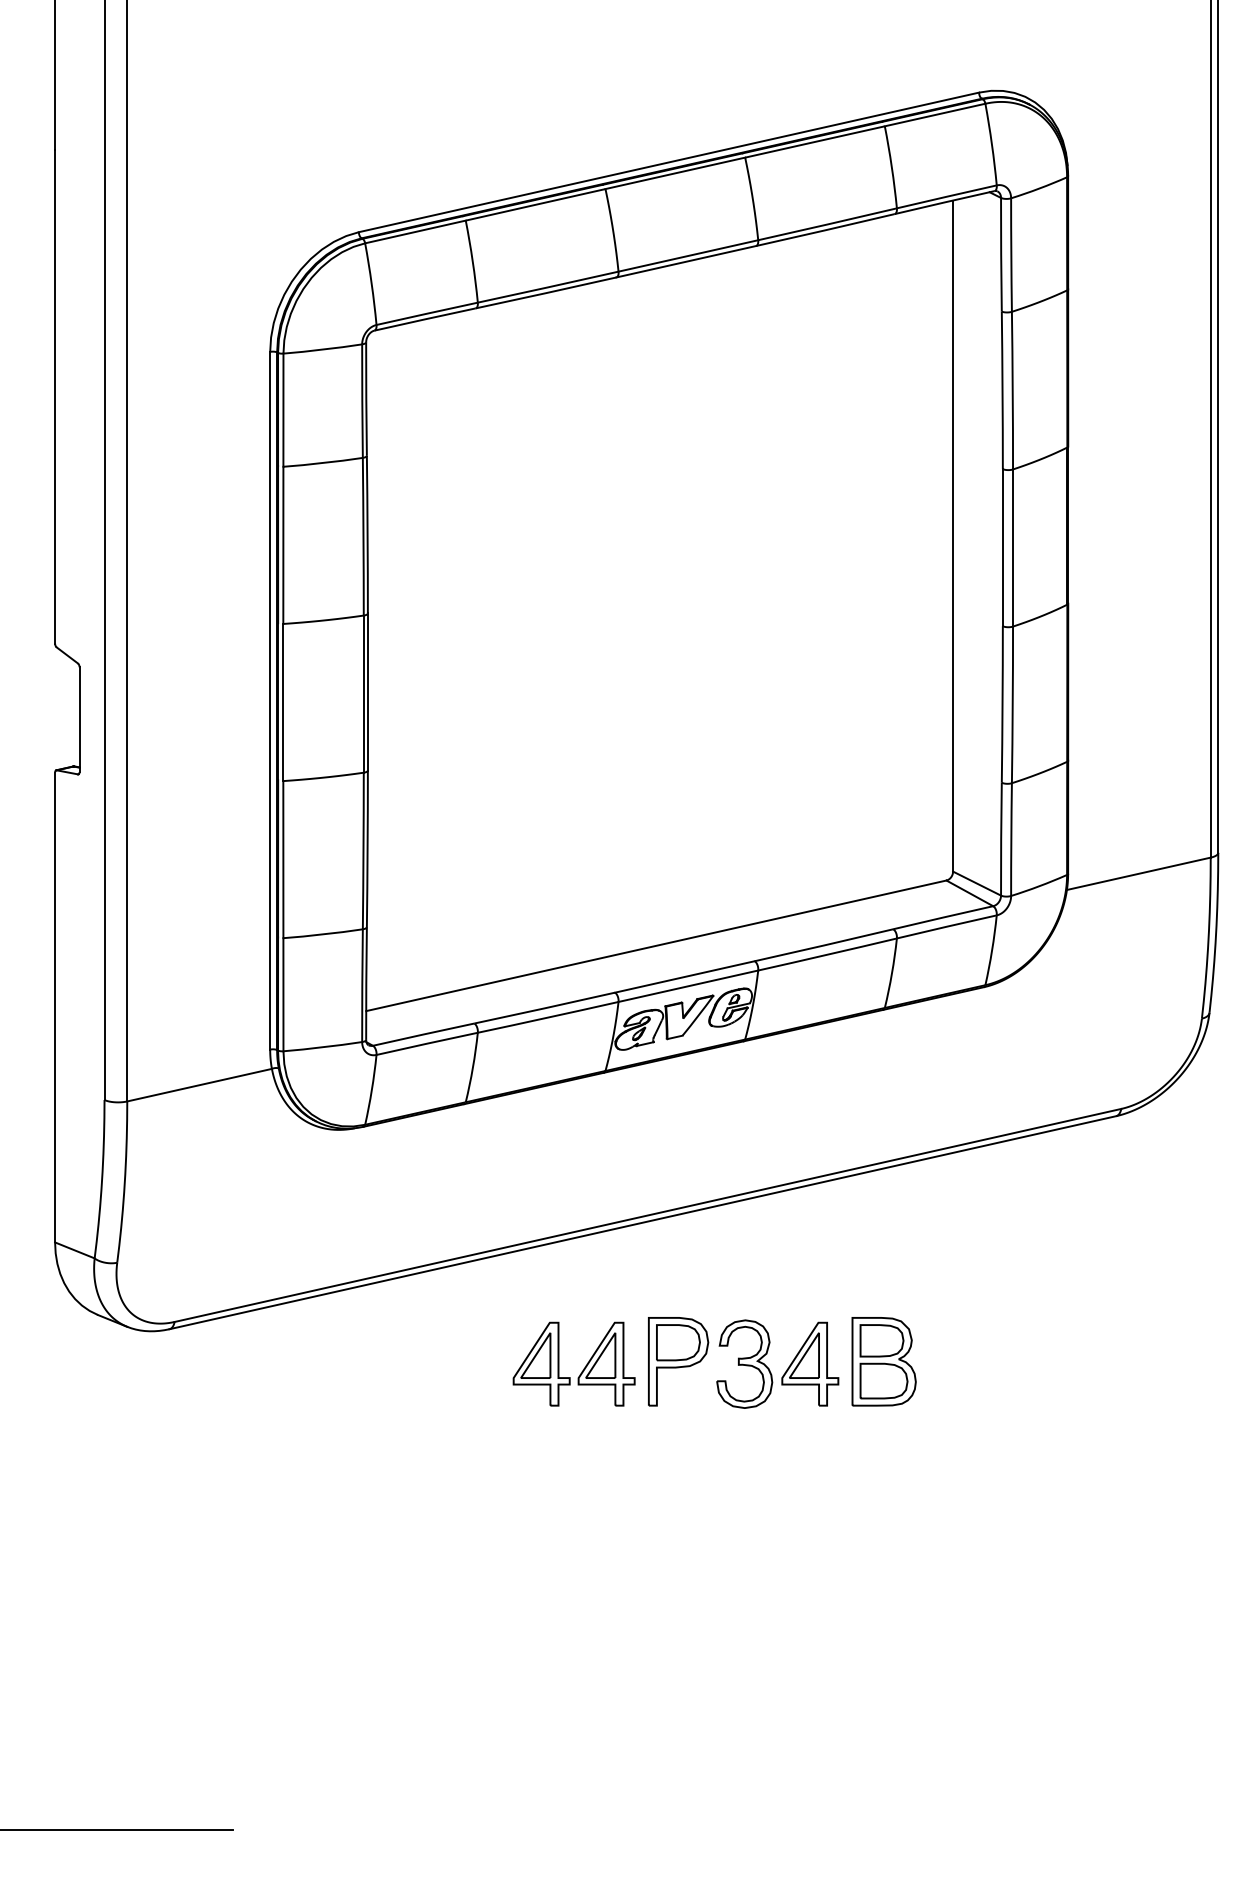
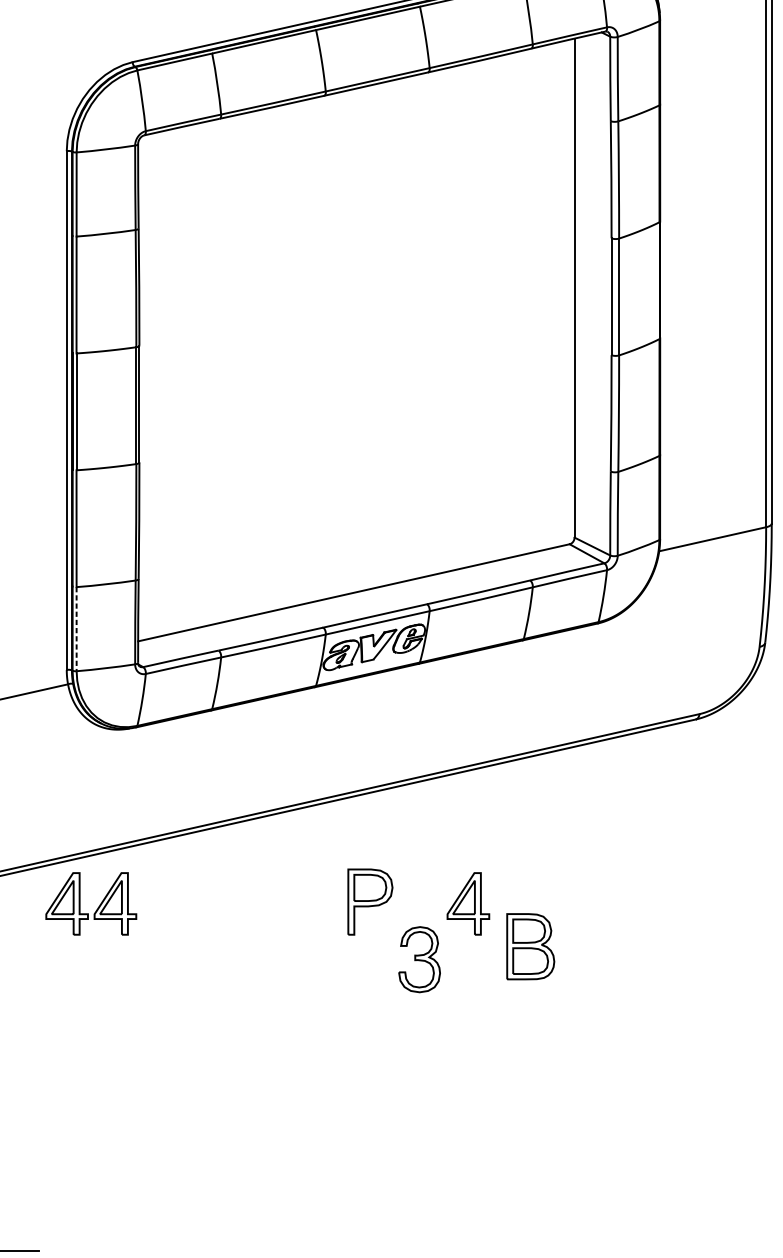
line: (283, 994) -> (76, 629), solid -> dashed
part: (883, 1361) -> (530, 946), moved
part: (744, 1363) -> (419, 959), moved
part: (583, 1368) -> (98, 907), moved

